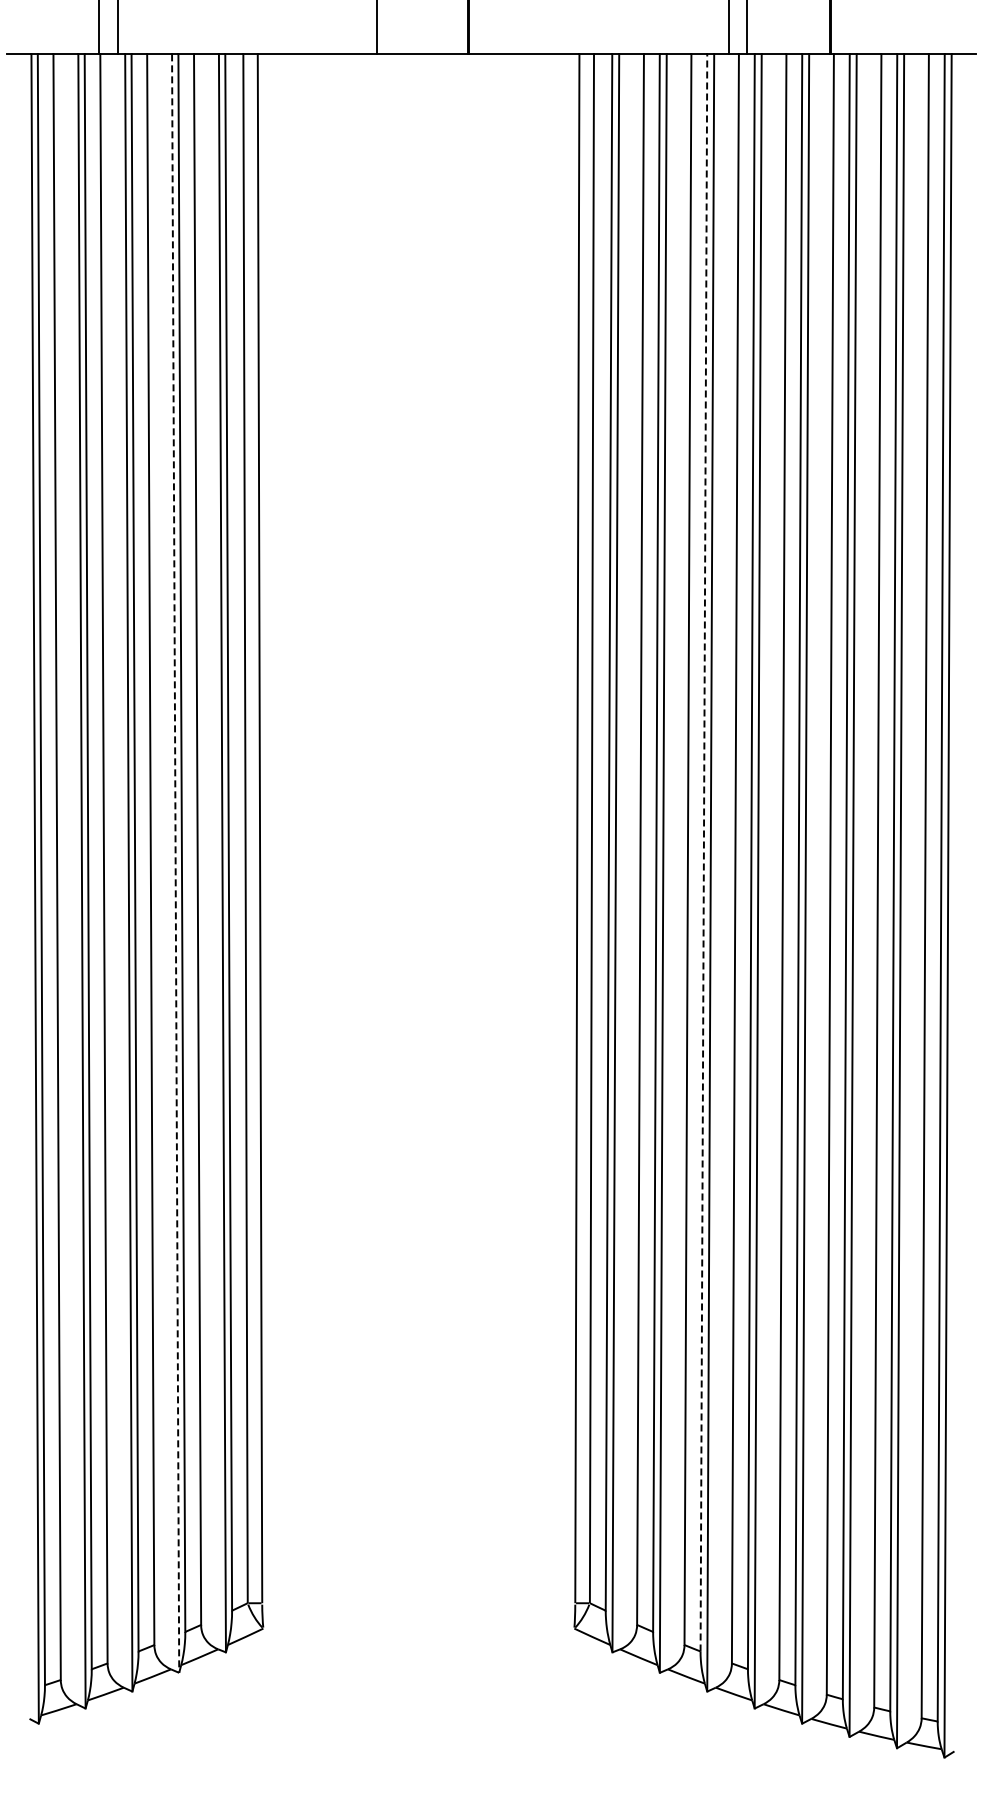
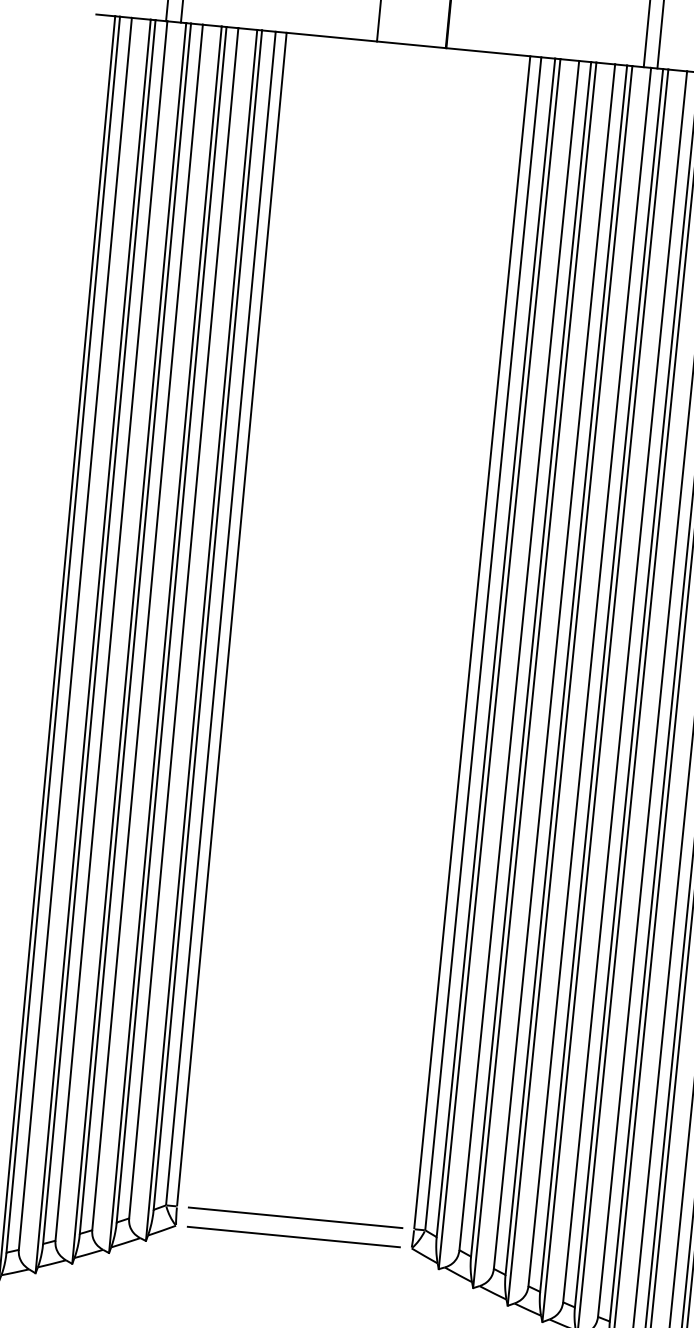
line: (703, 852) -> (566, 669), dashed -> solid
line: (175, 864) -> (165, 640), dashed -> solid
line: (418, 1603) -> (295, 1218), added
line: (418, 1628) -> (293, 1236), added

